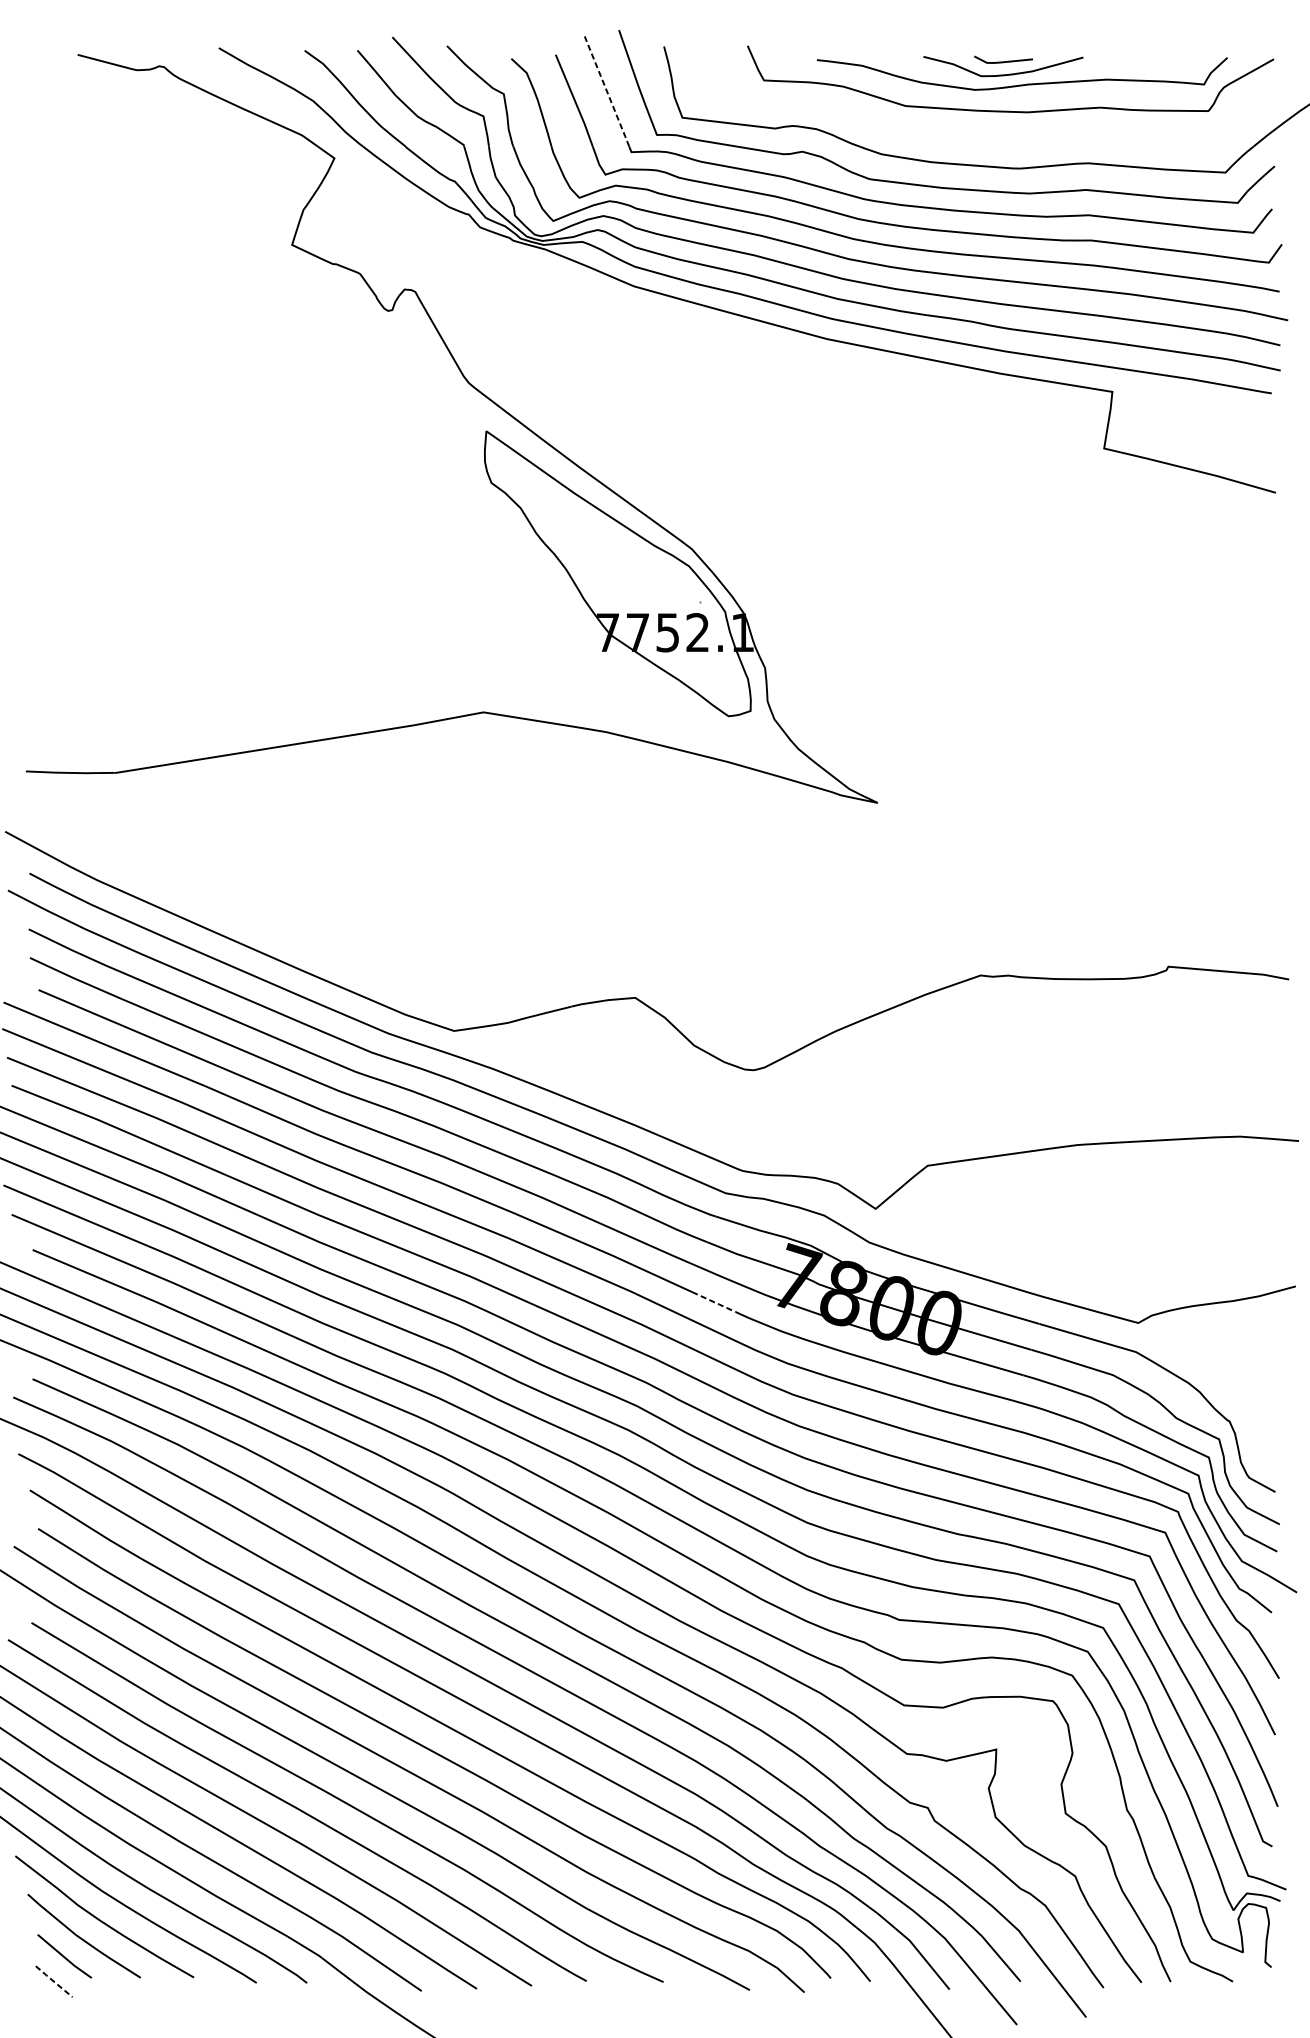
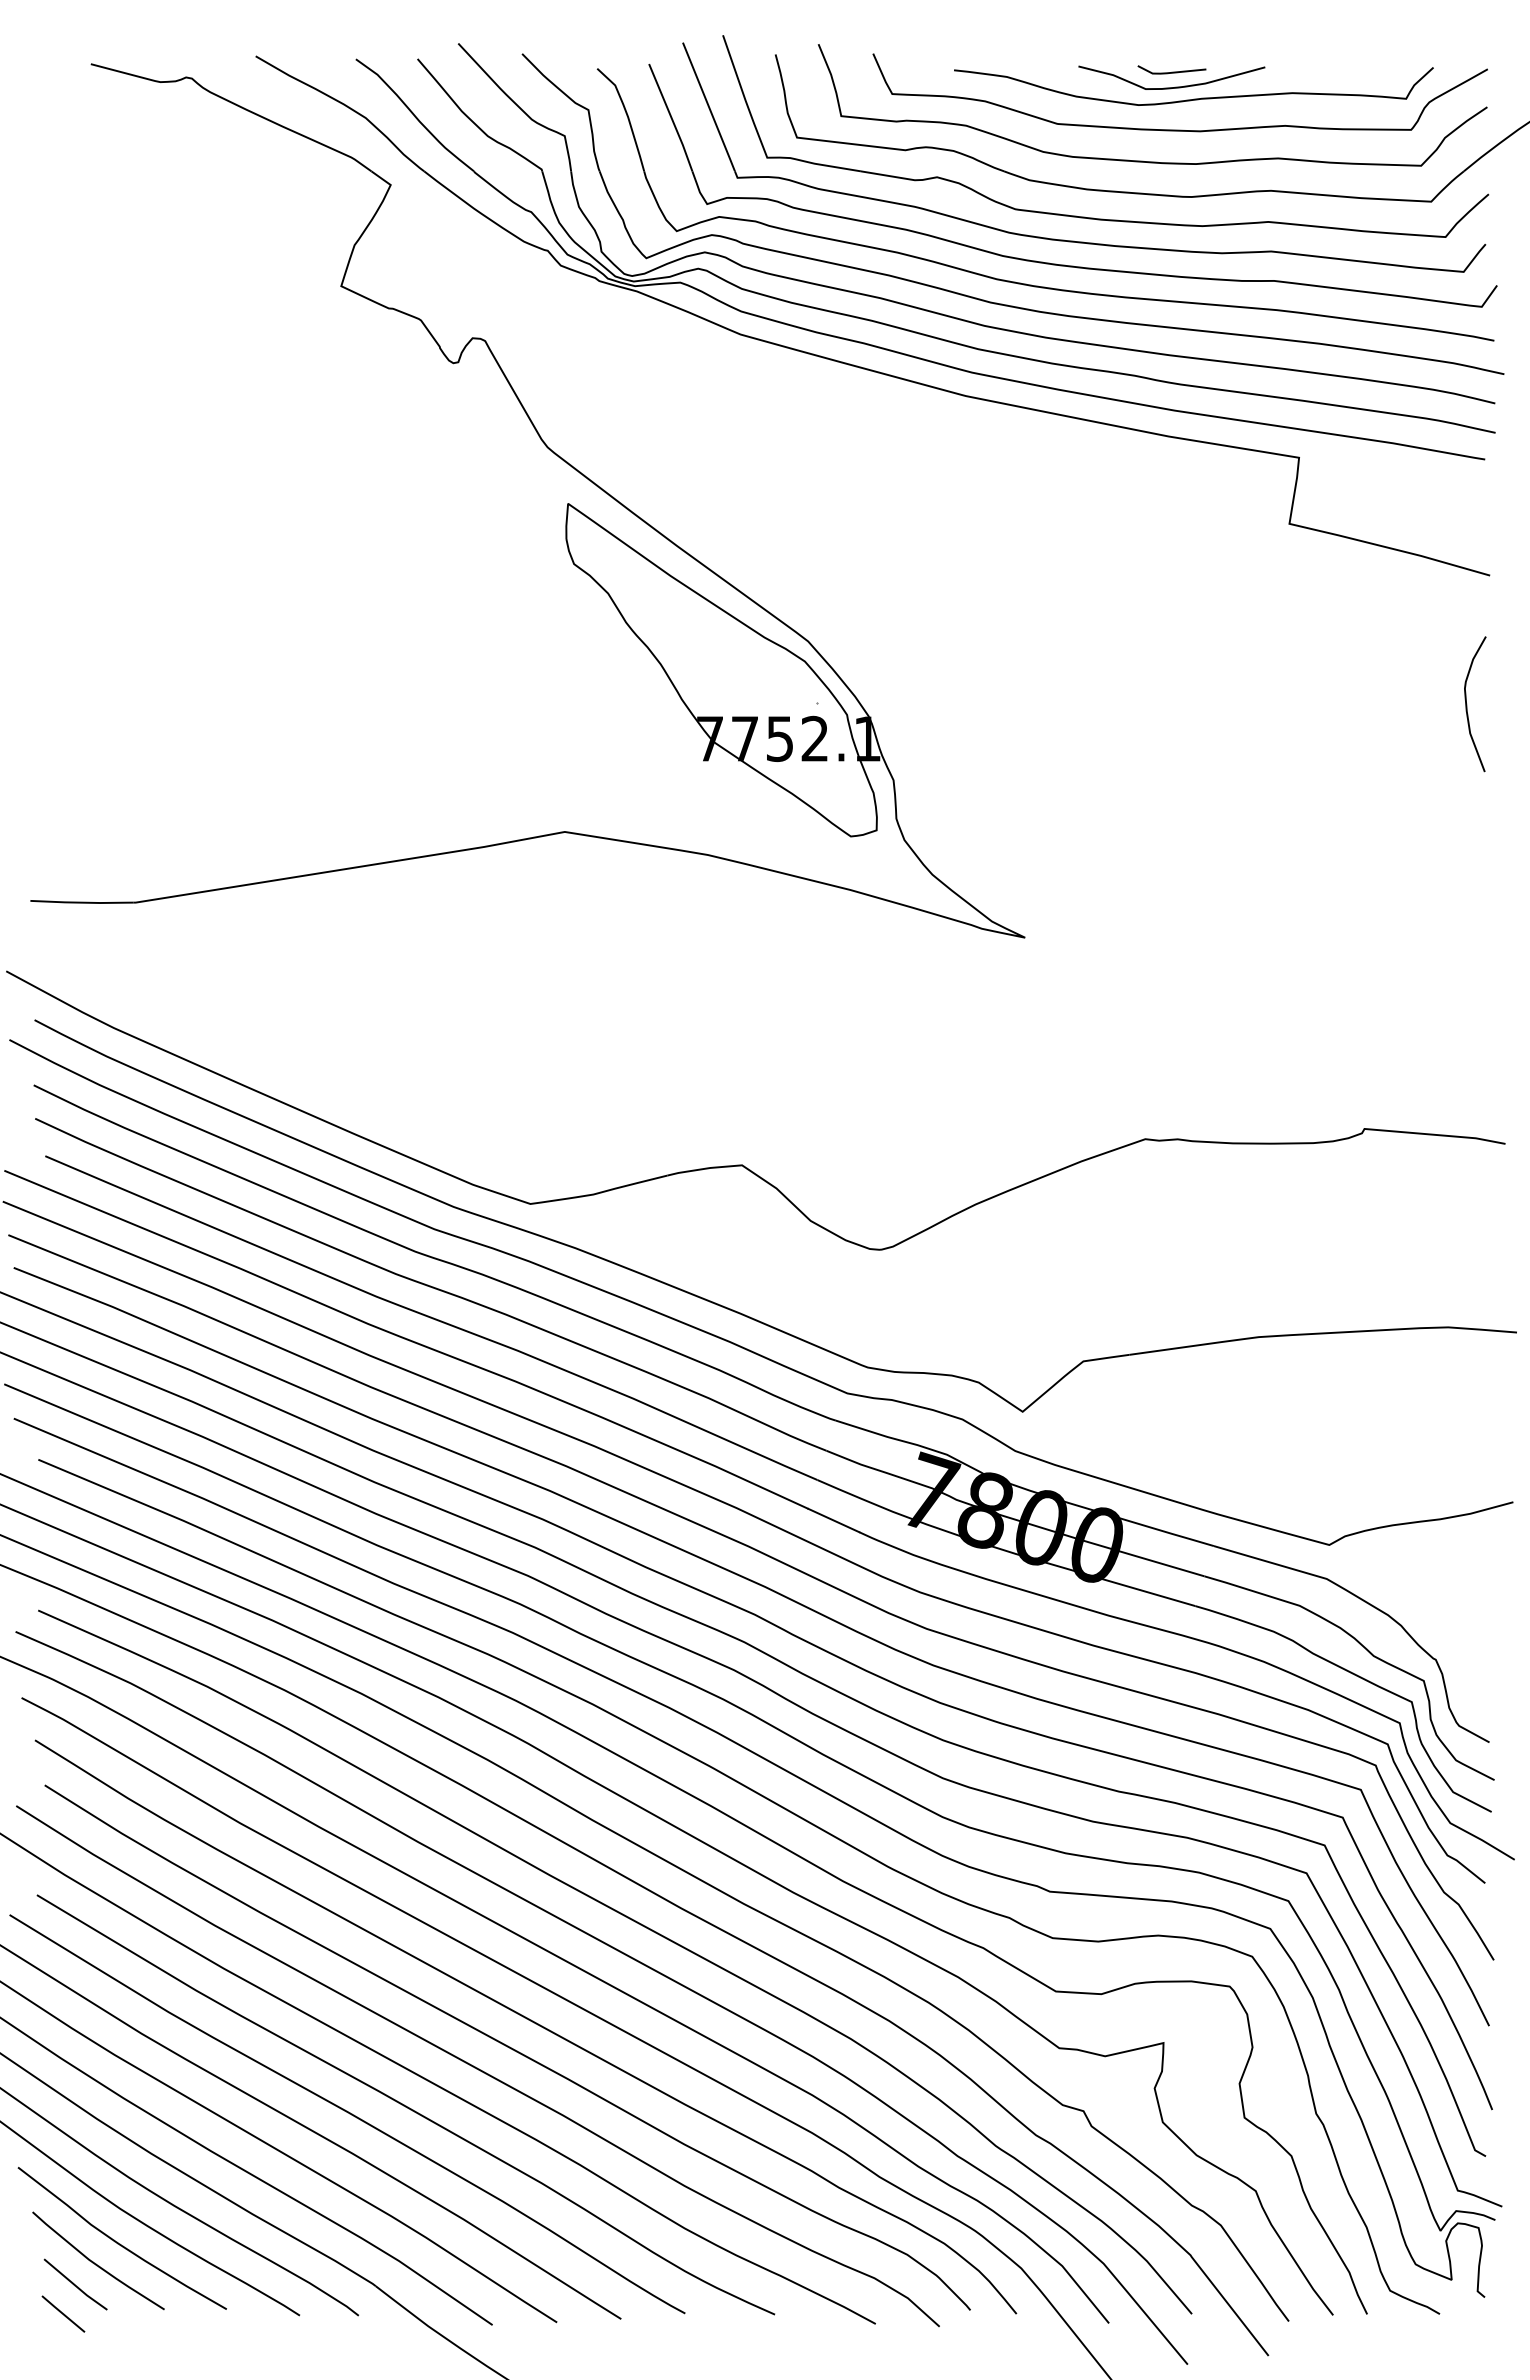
line: (607, 91) -> (709, 107), dashed -> solid
curve: (979, 137) -> (1143, 160), added
curve: (1256, 603) -> (1467, 704), added
line: (713, 1302) -> (833, 1520), dashed -> solid
line: (53, 1981) -> (62, 2313), dashed -> solid

